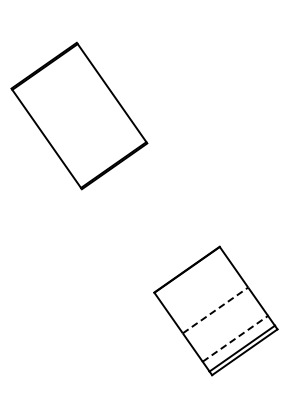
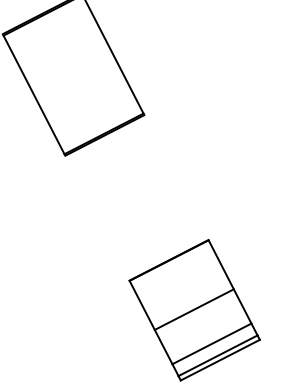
line: (215, 310) -> (194, 309), dashed -> solid
line: (235, 338) -> (212, 343), dashed -> solid

